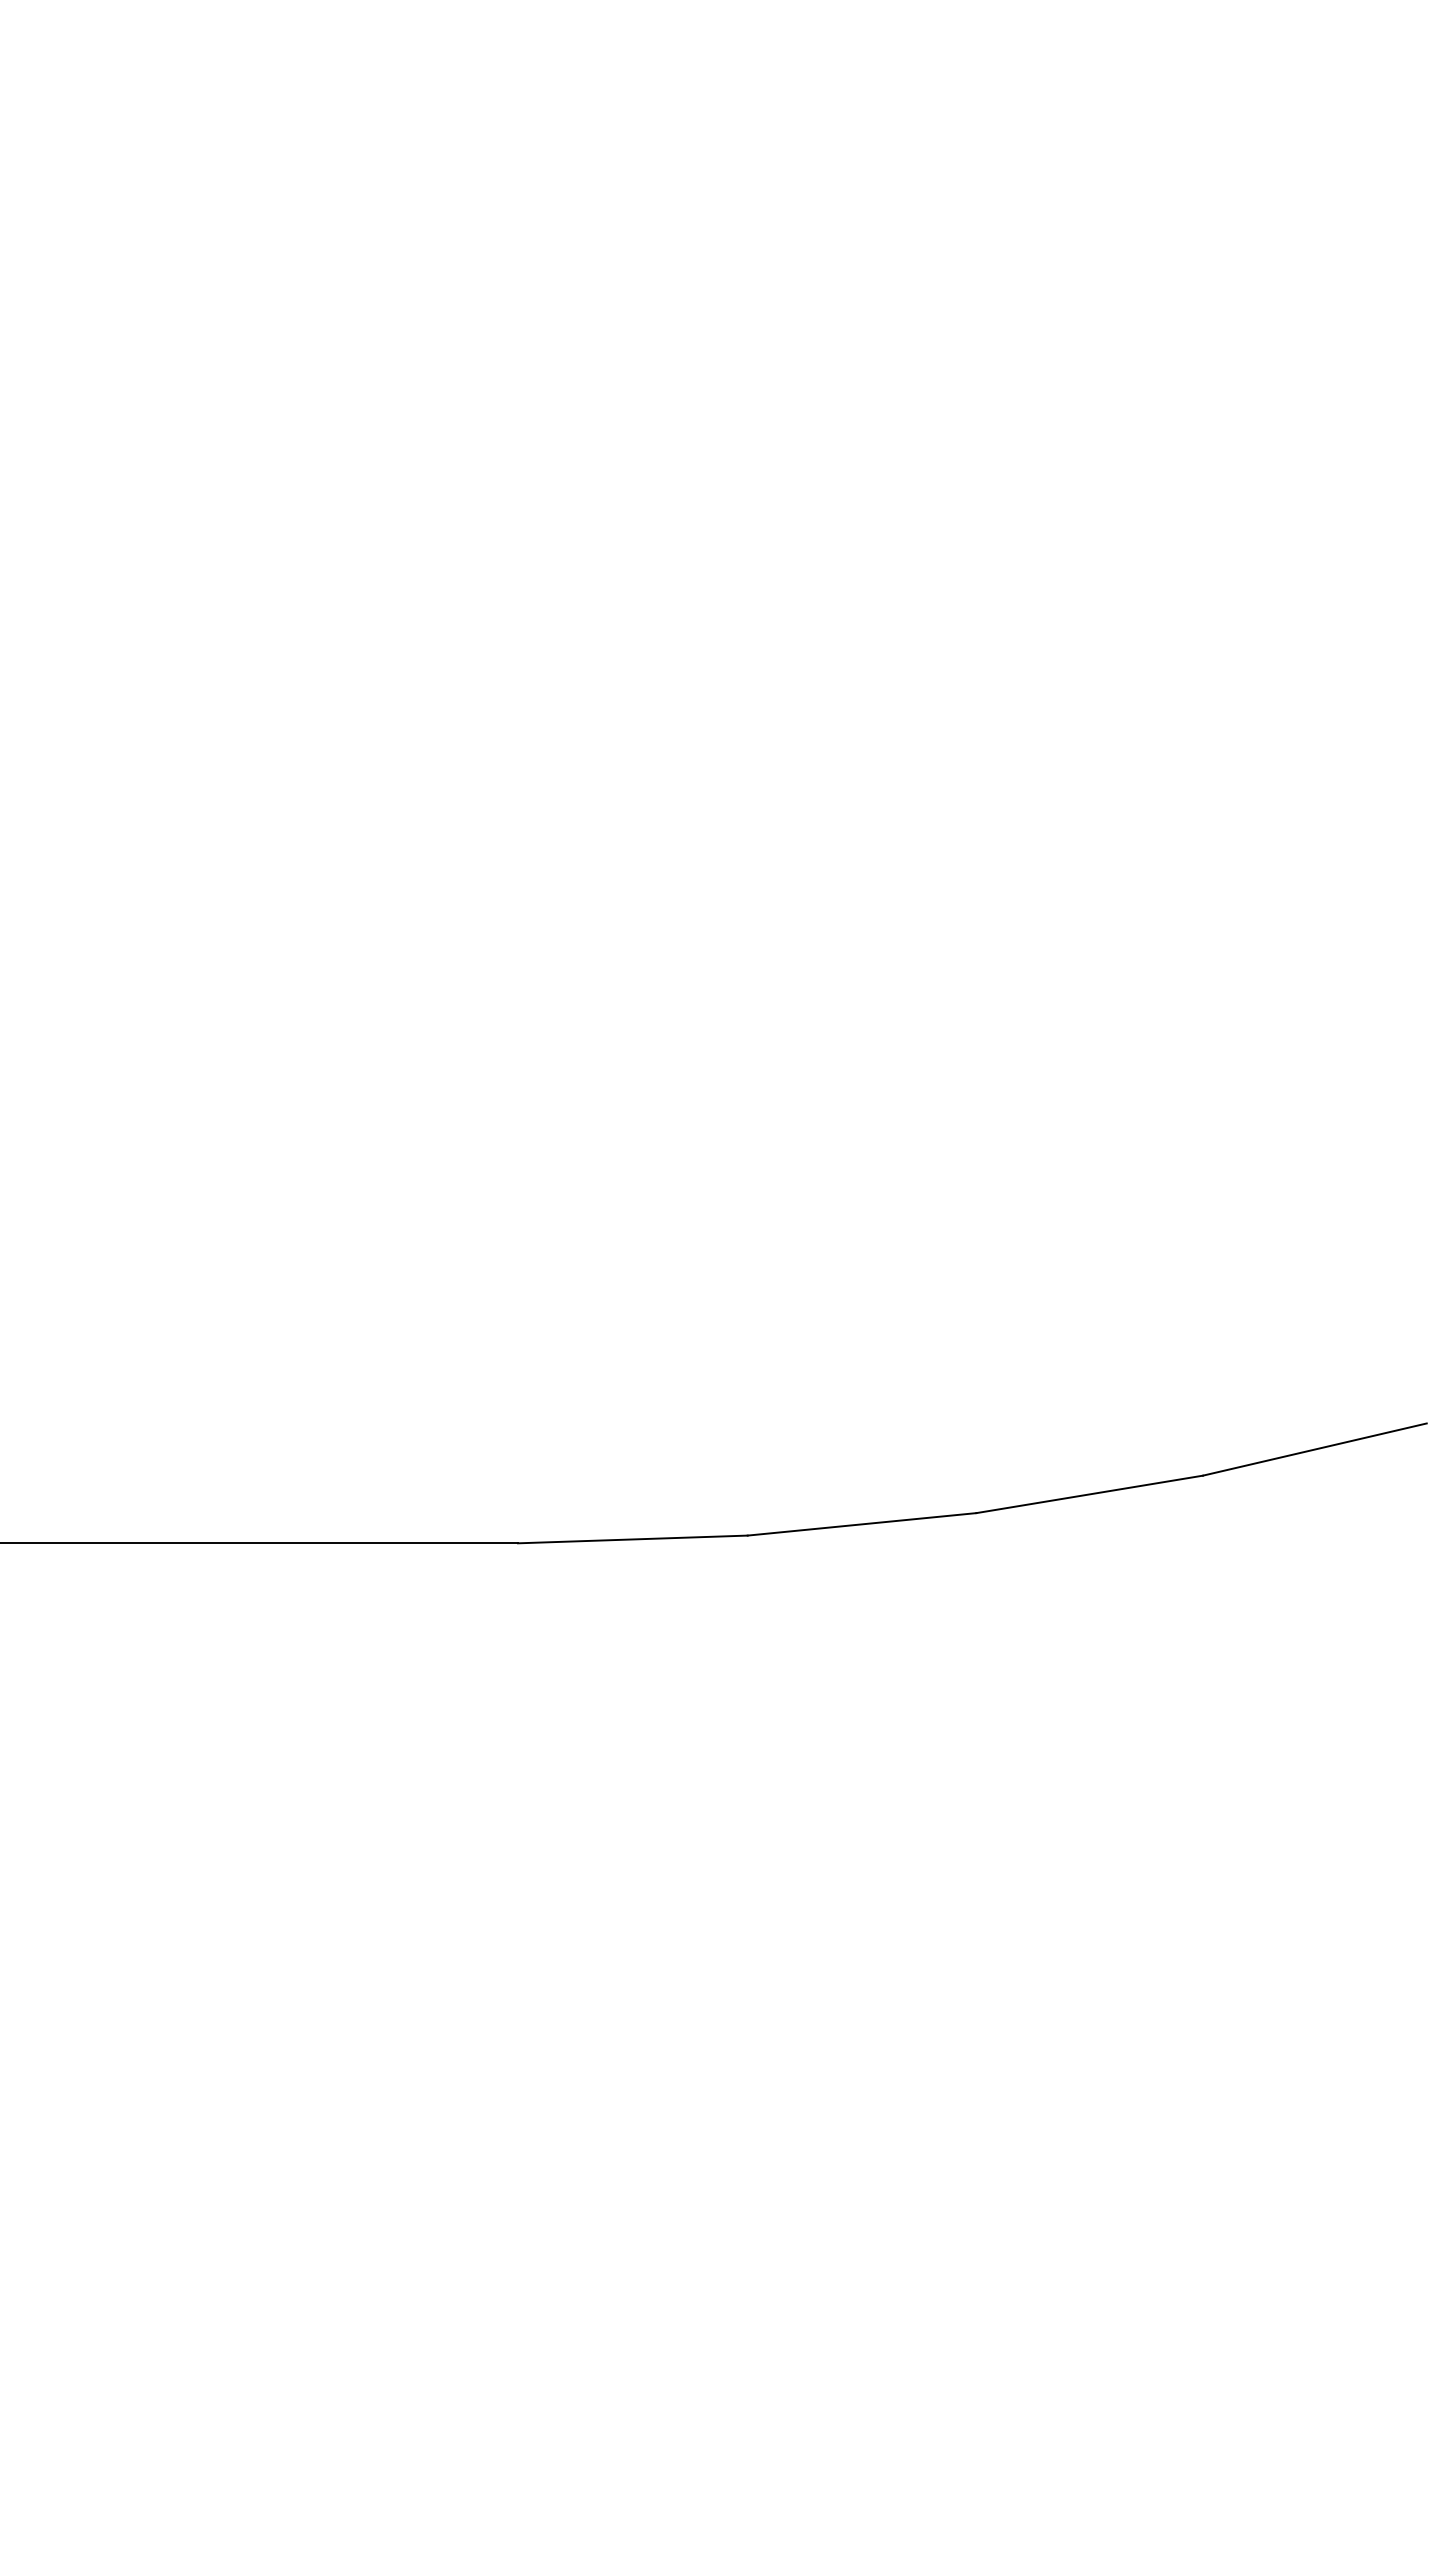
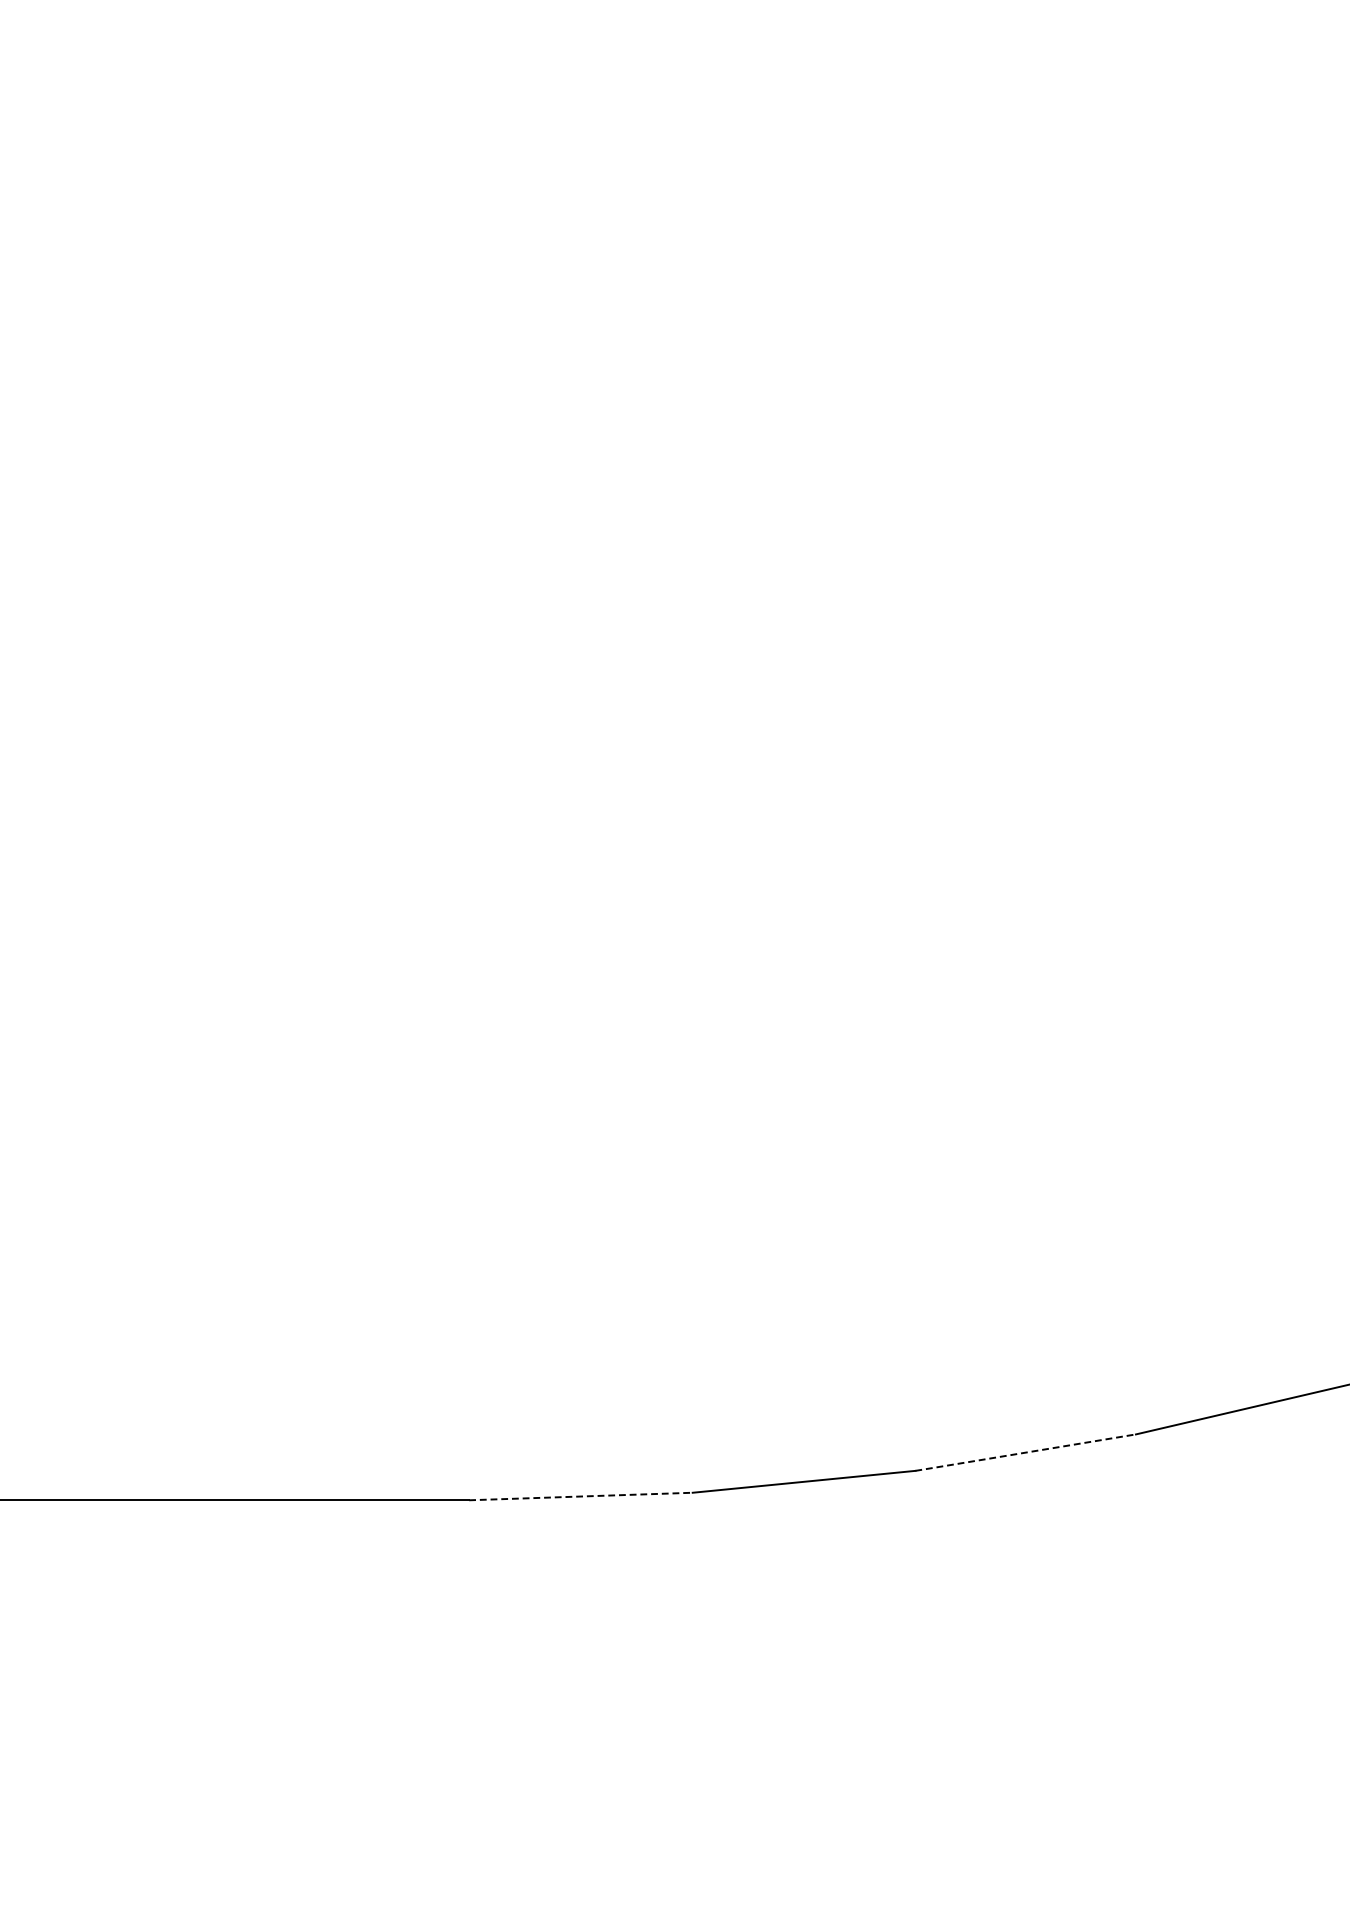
line: (1089, 1494) -> (1025, 1452), solid -> dashed
line: (632, 1539) -> (580, 1496), solid -> dashed

